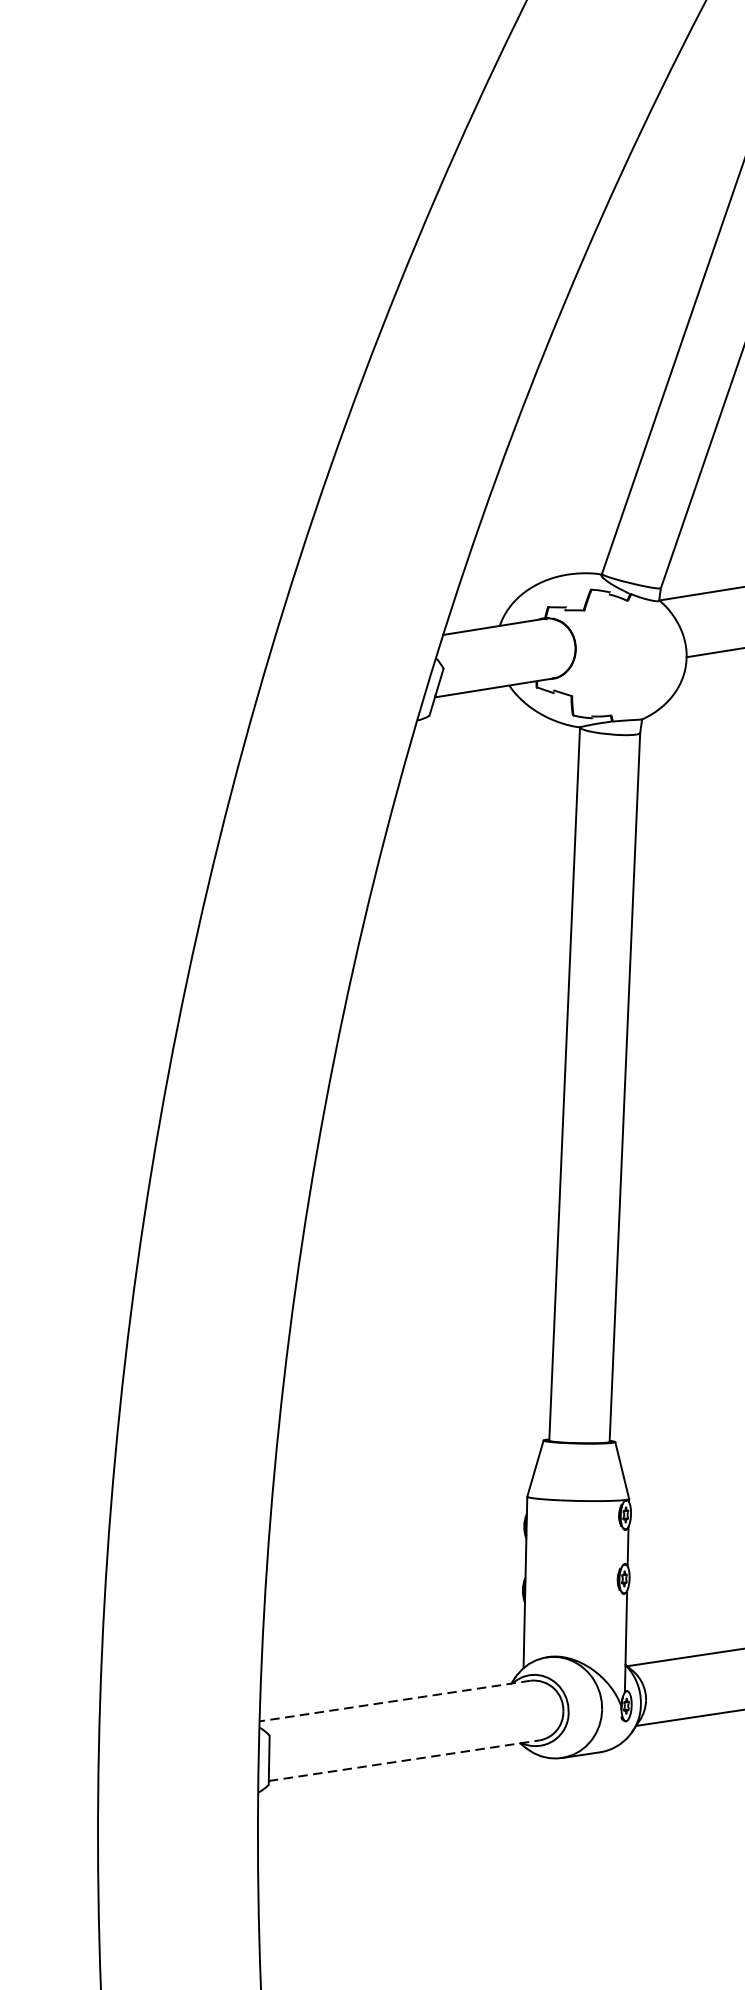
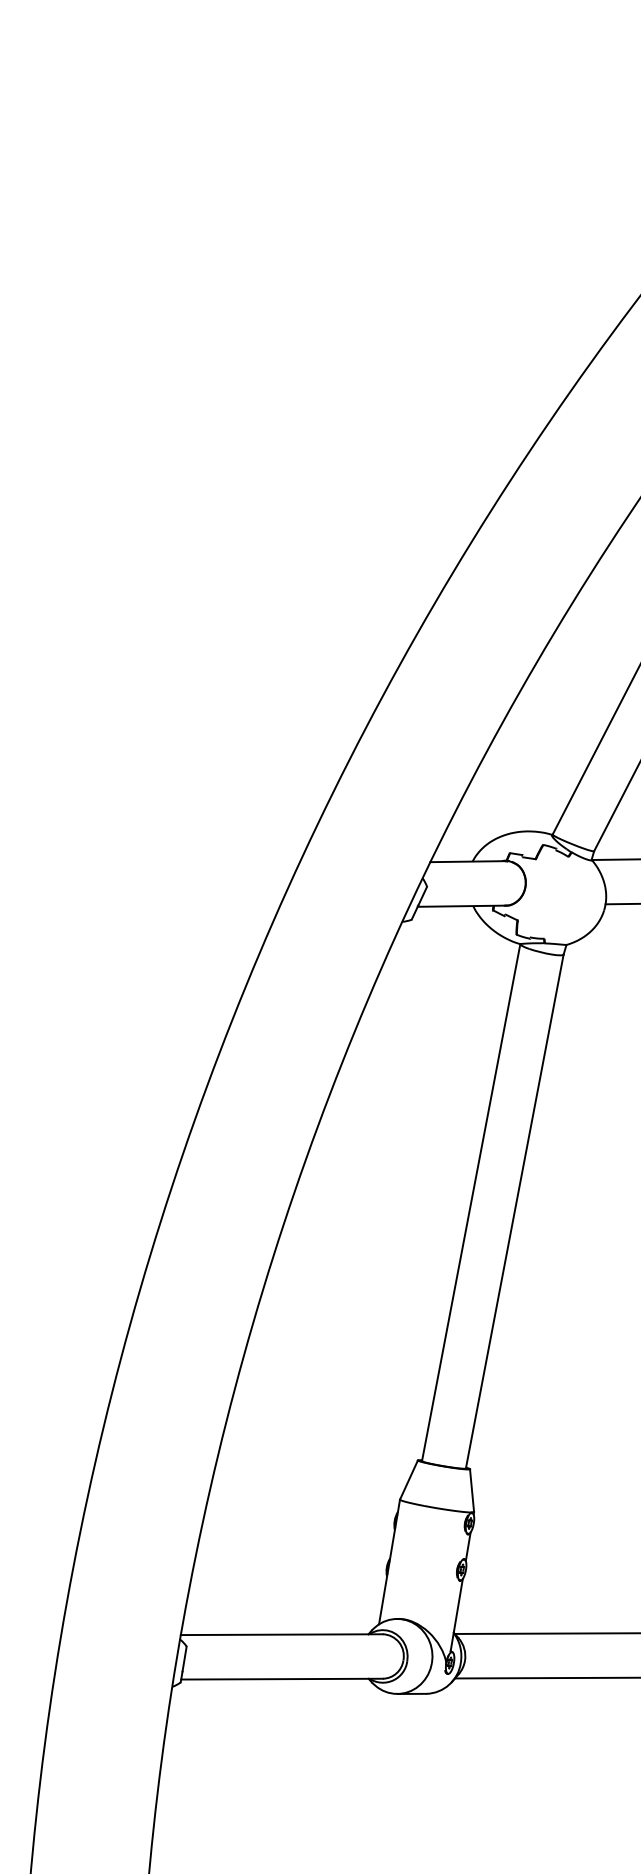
line: (394, 1700) -> (281, 1634), dashed -> solid
line: (404, 1761) -> (282, 1679), dashed -> solid

